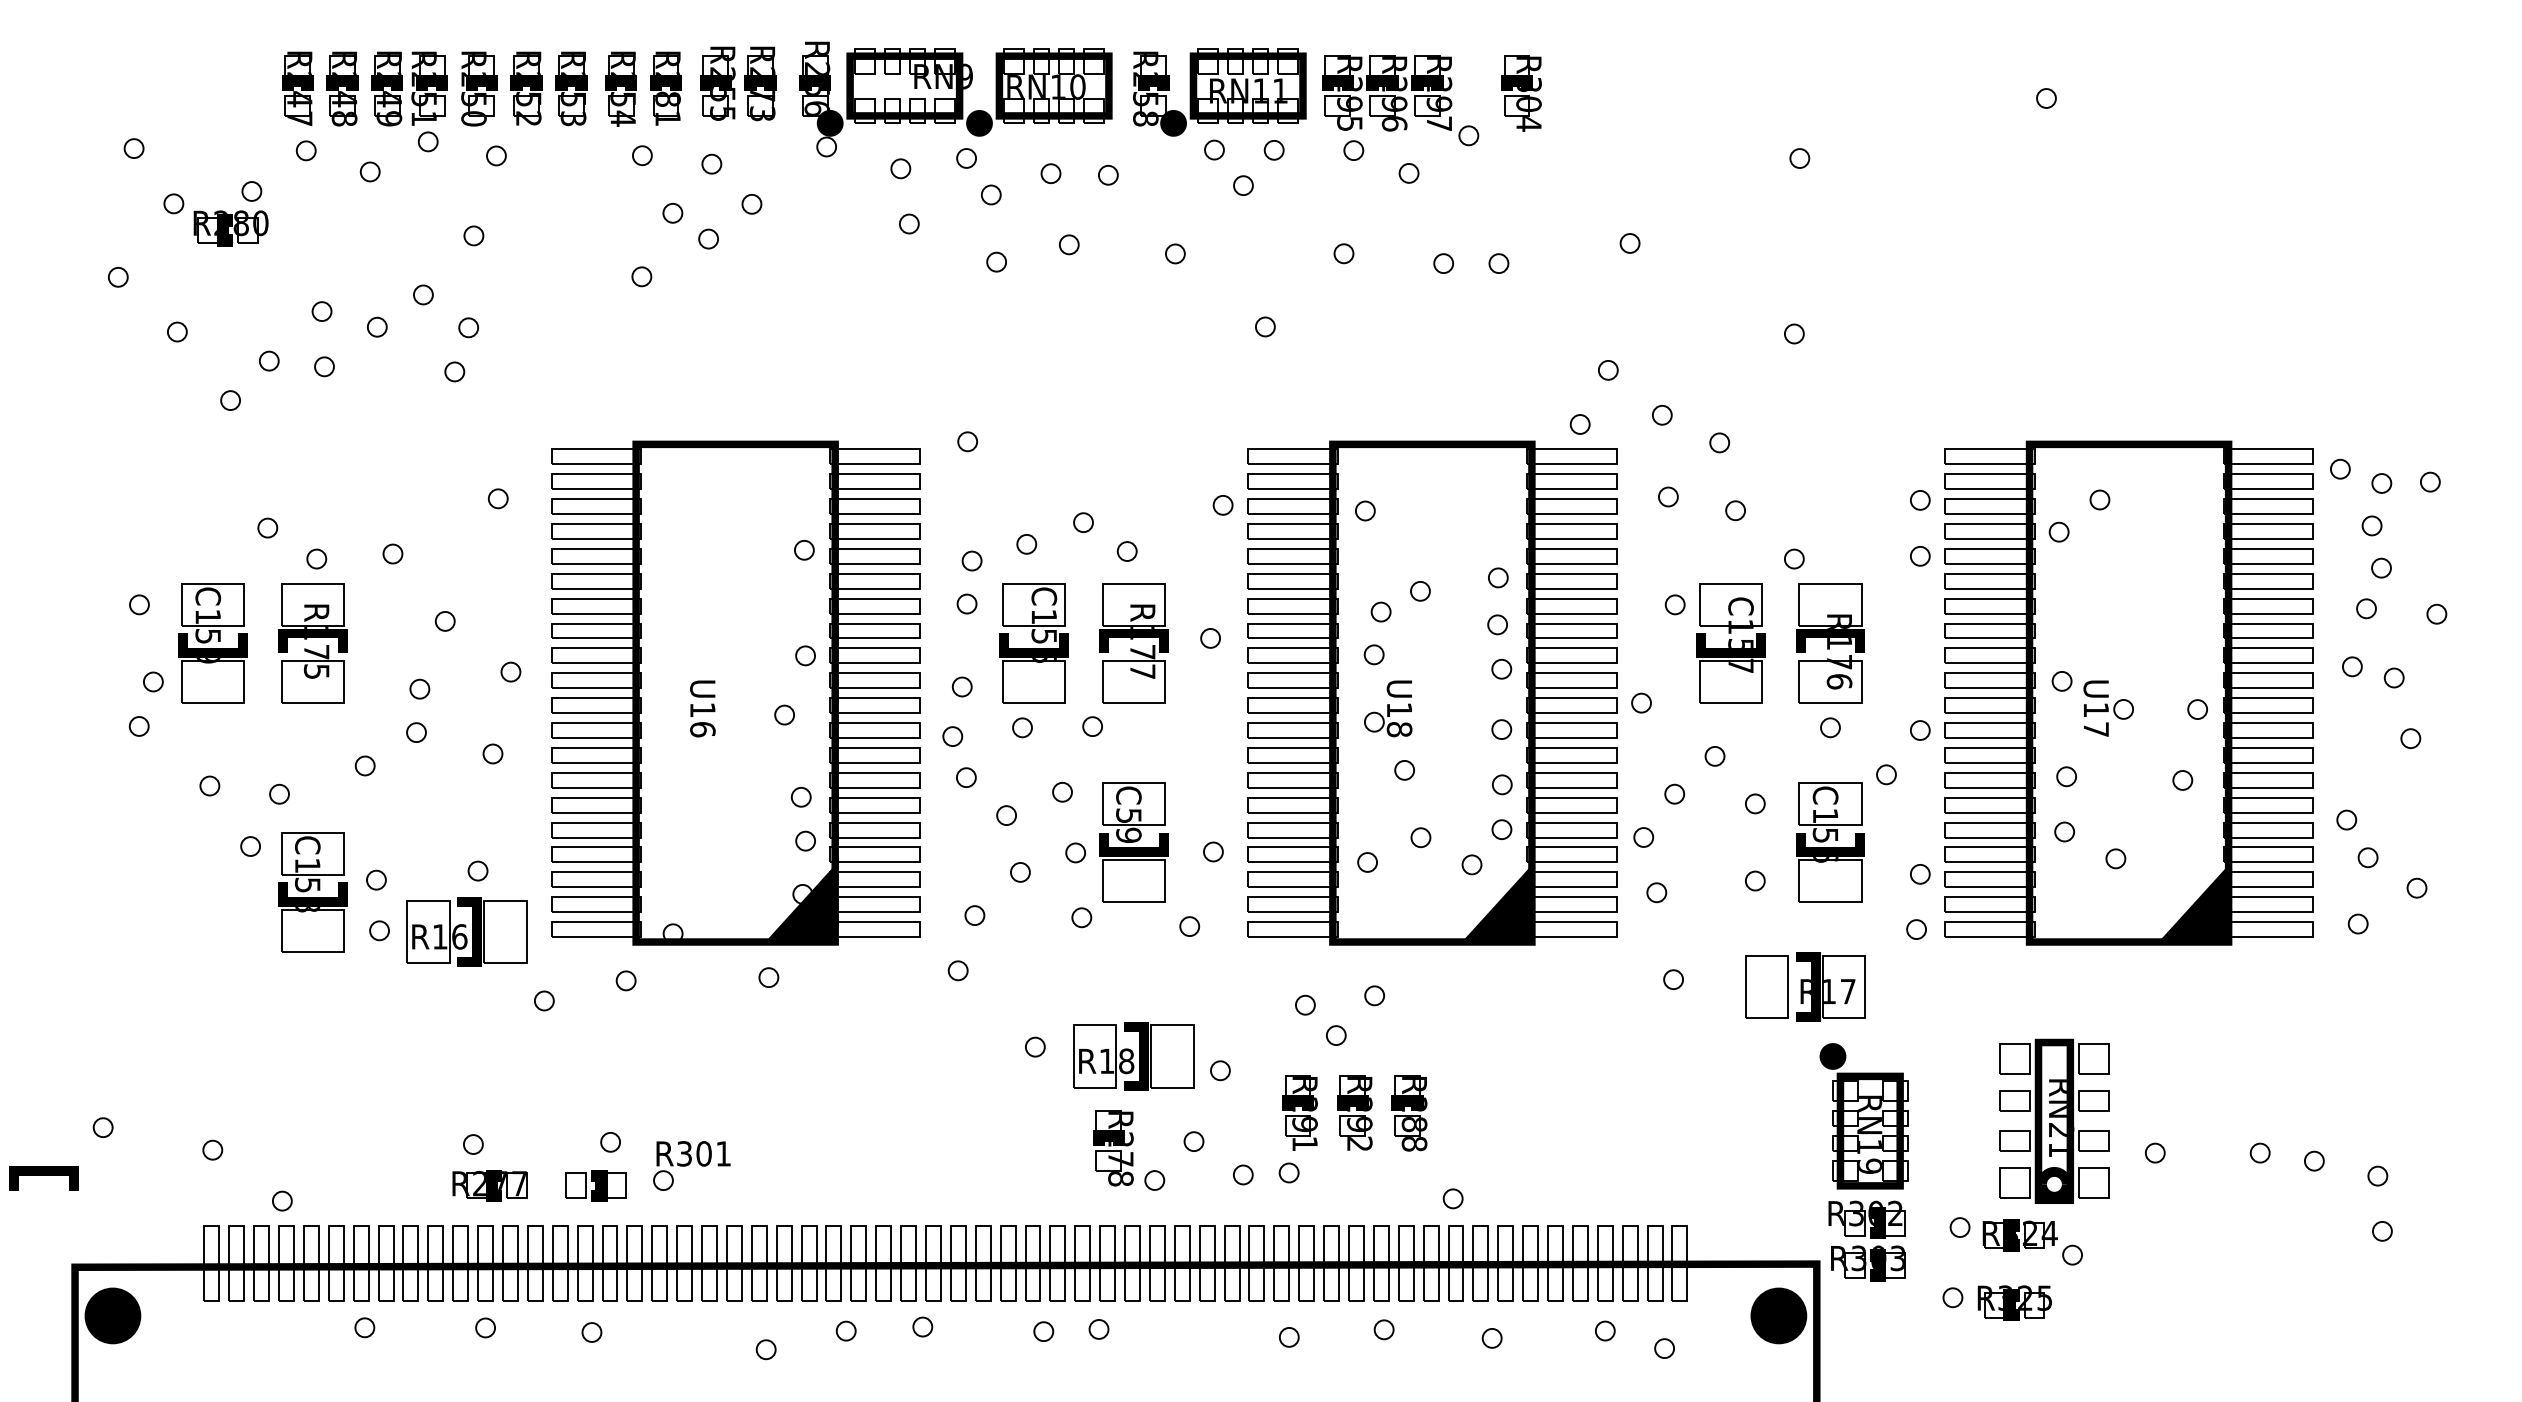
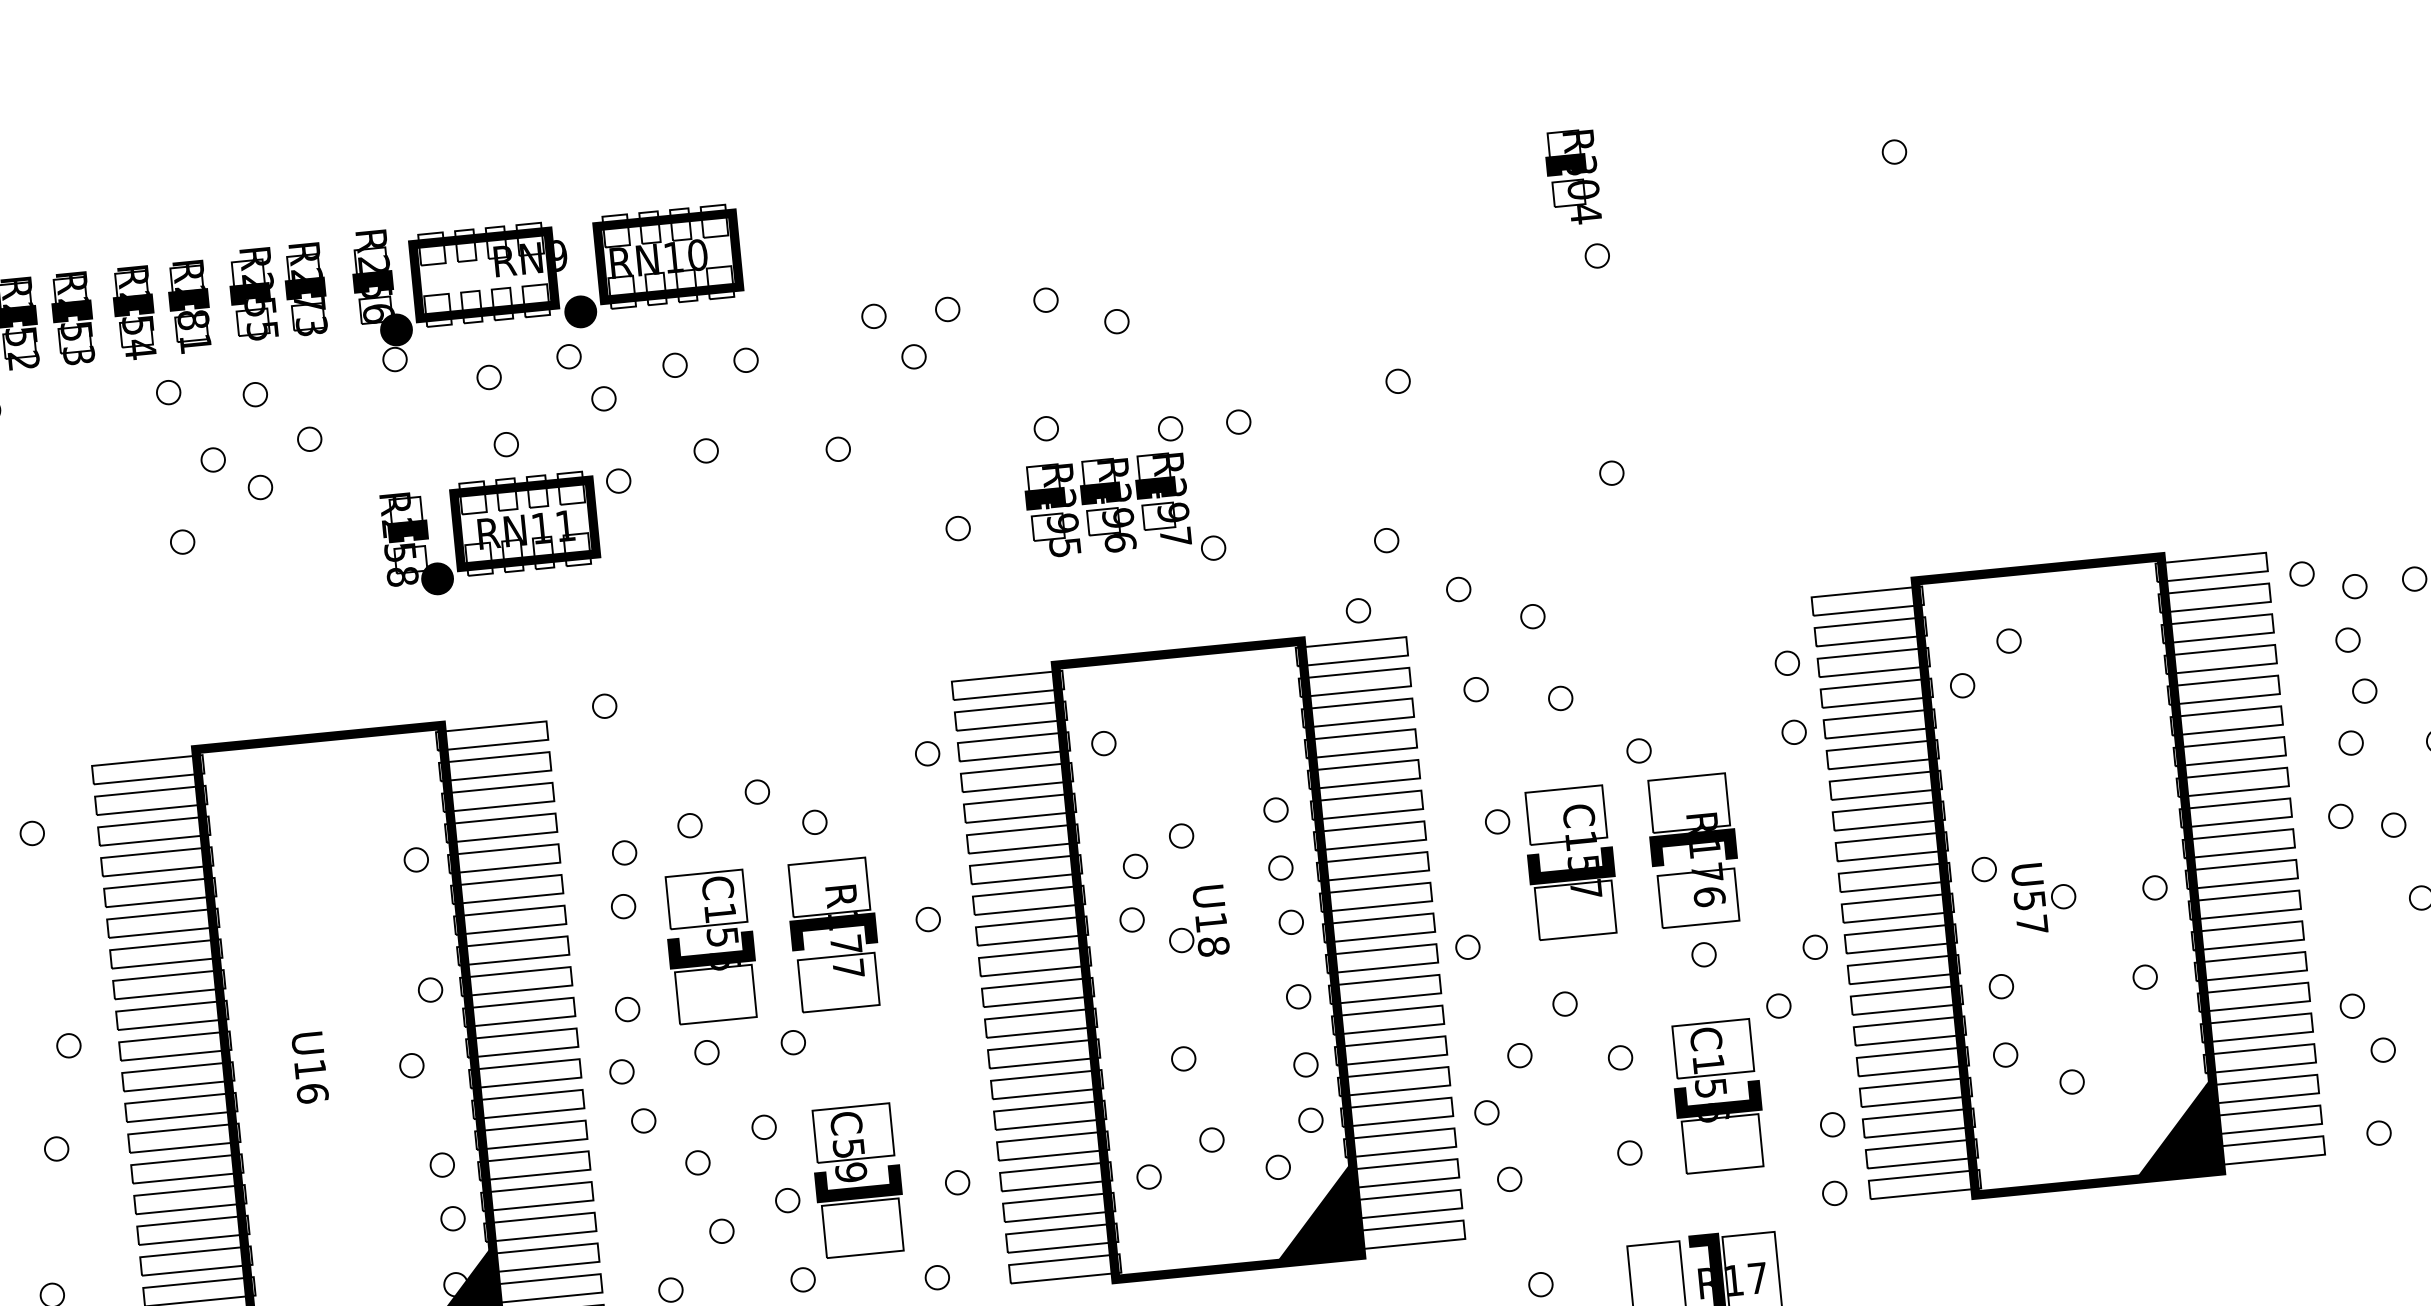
part: (1219, 92) -> (490, 535), moved
part: (1521, 93) -> (1573, 177), moved
part: (1400, 100) -> (1124, 512), moved
part: (1388, 708) -> (1197, 921), moved
text: (2095, 709) -> (2028, 900), U17 -> U57

